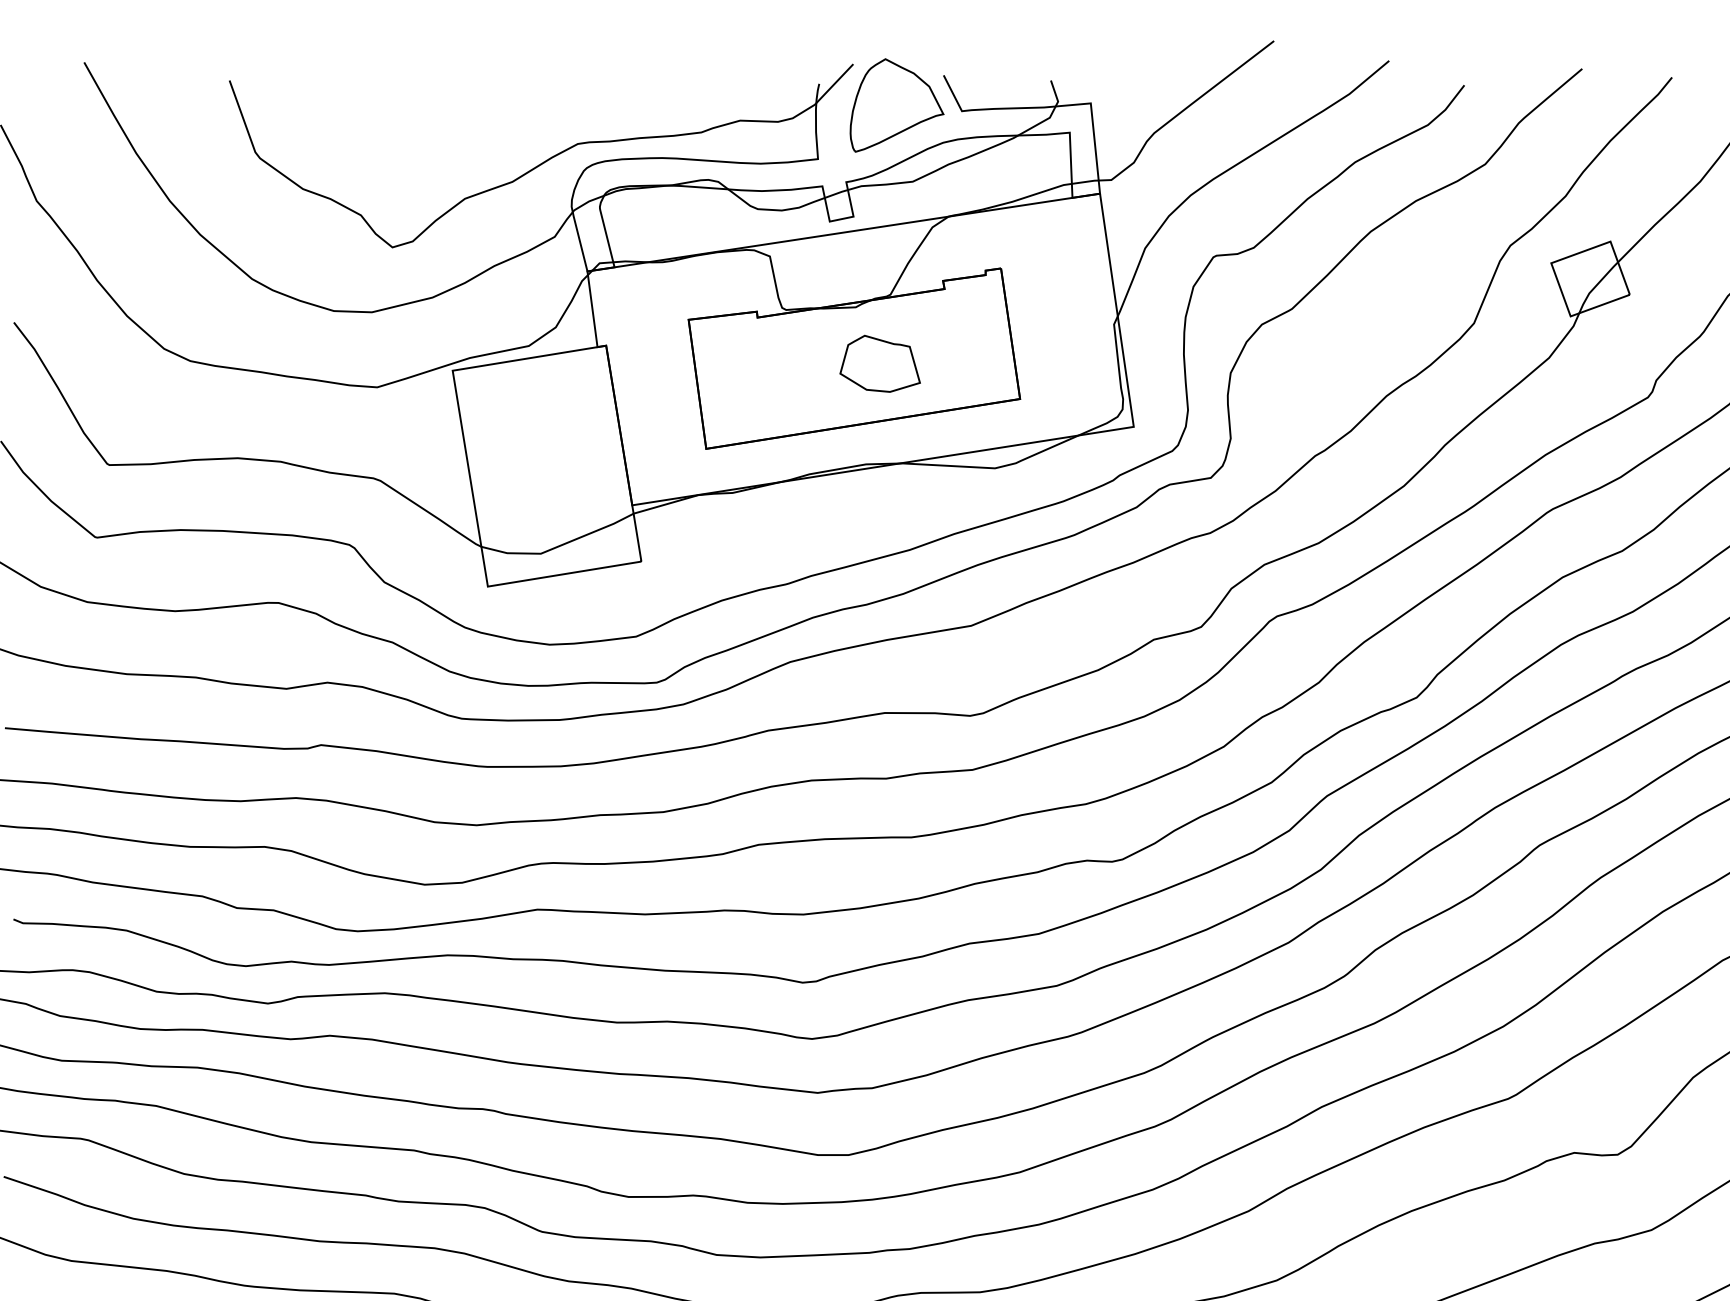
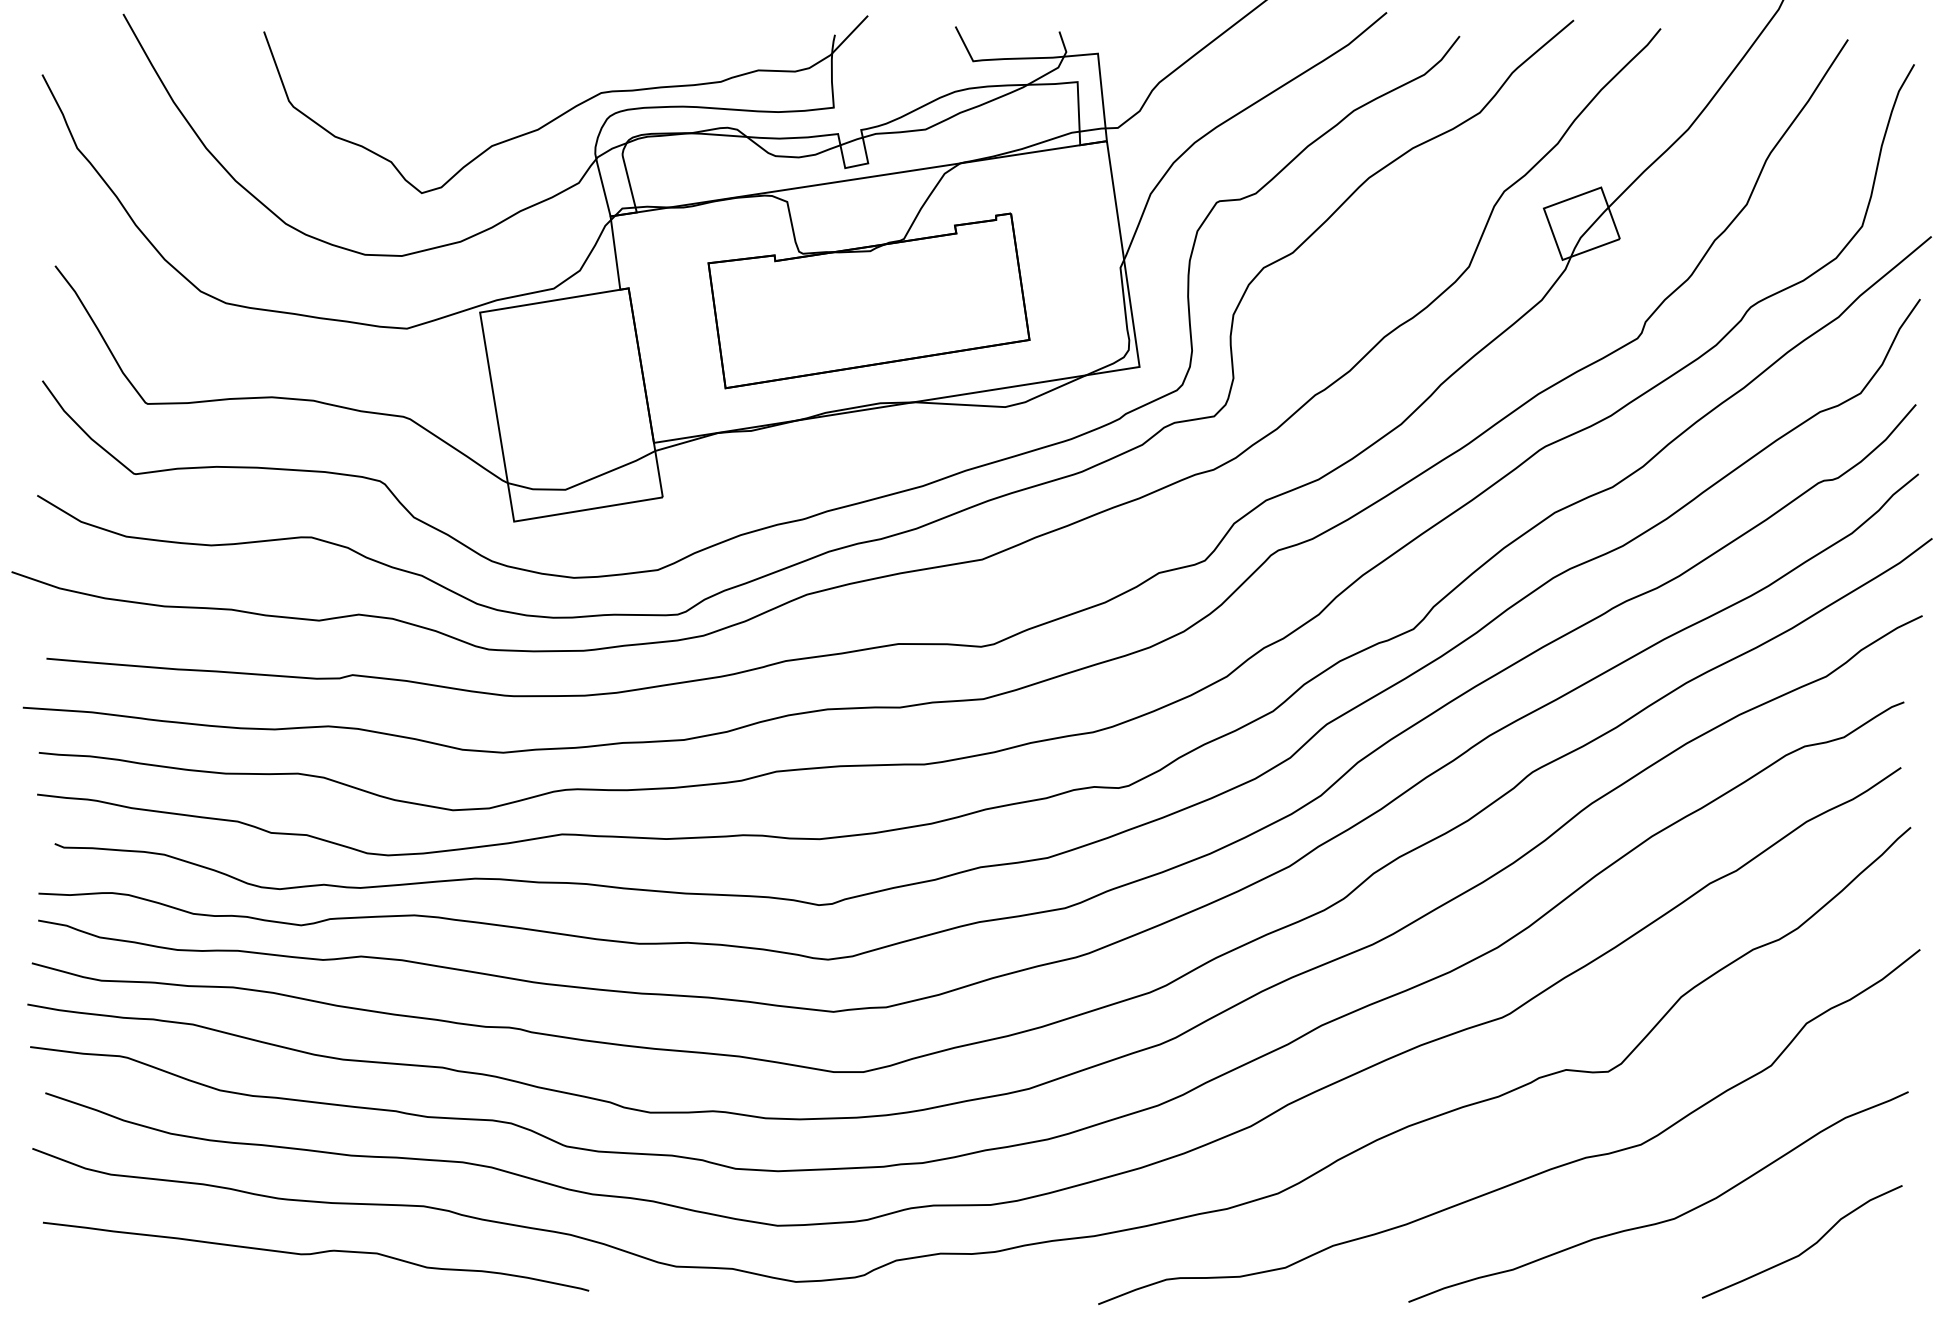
part: (897, 105) -> (910, 55), removed
part: (879, 363) -> (893, 305), removed

